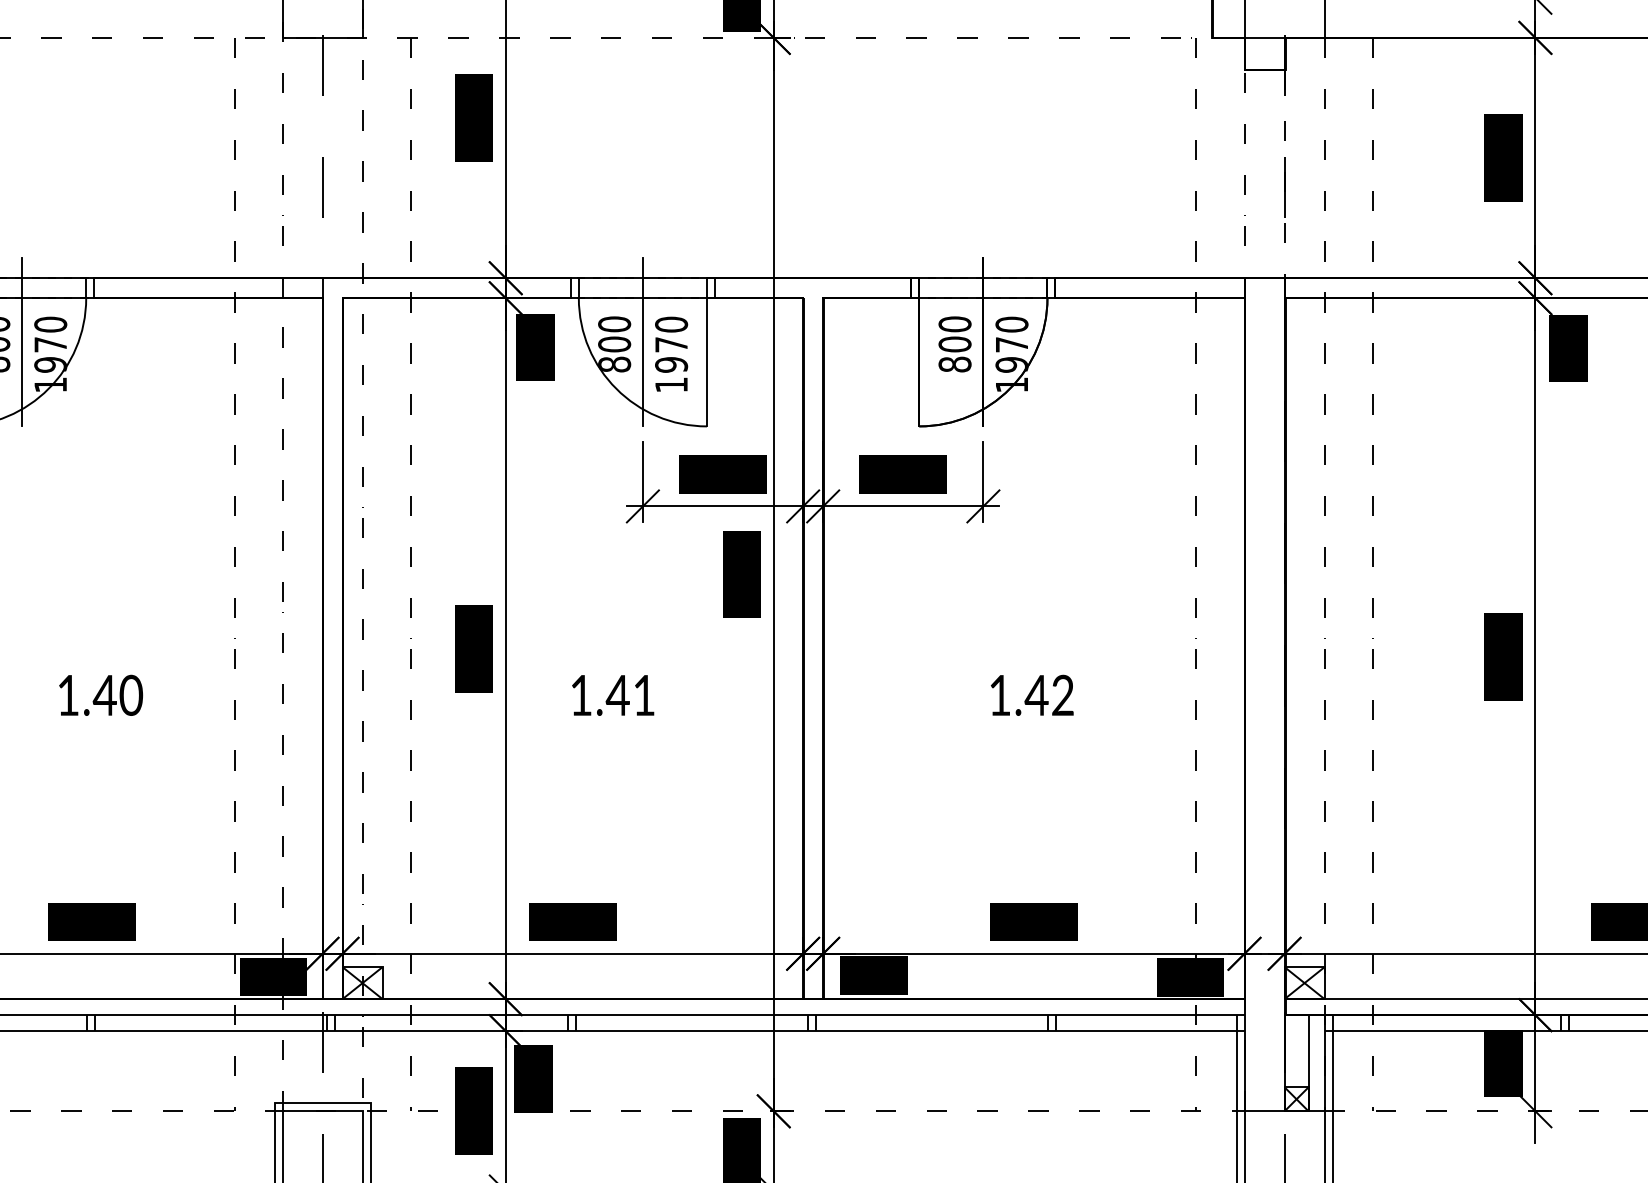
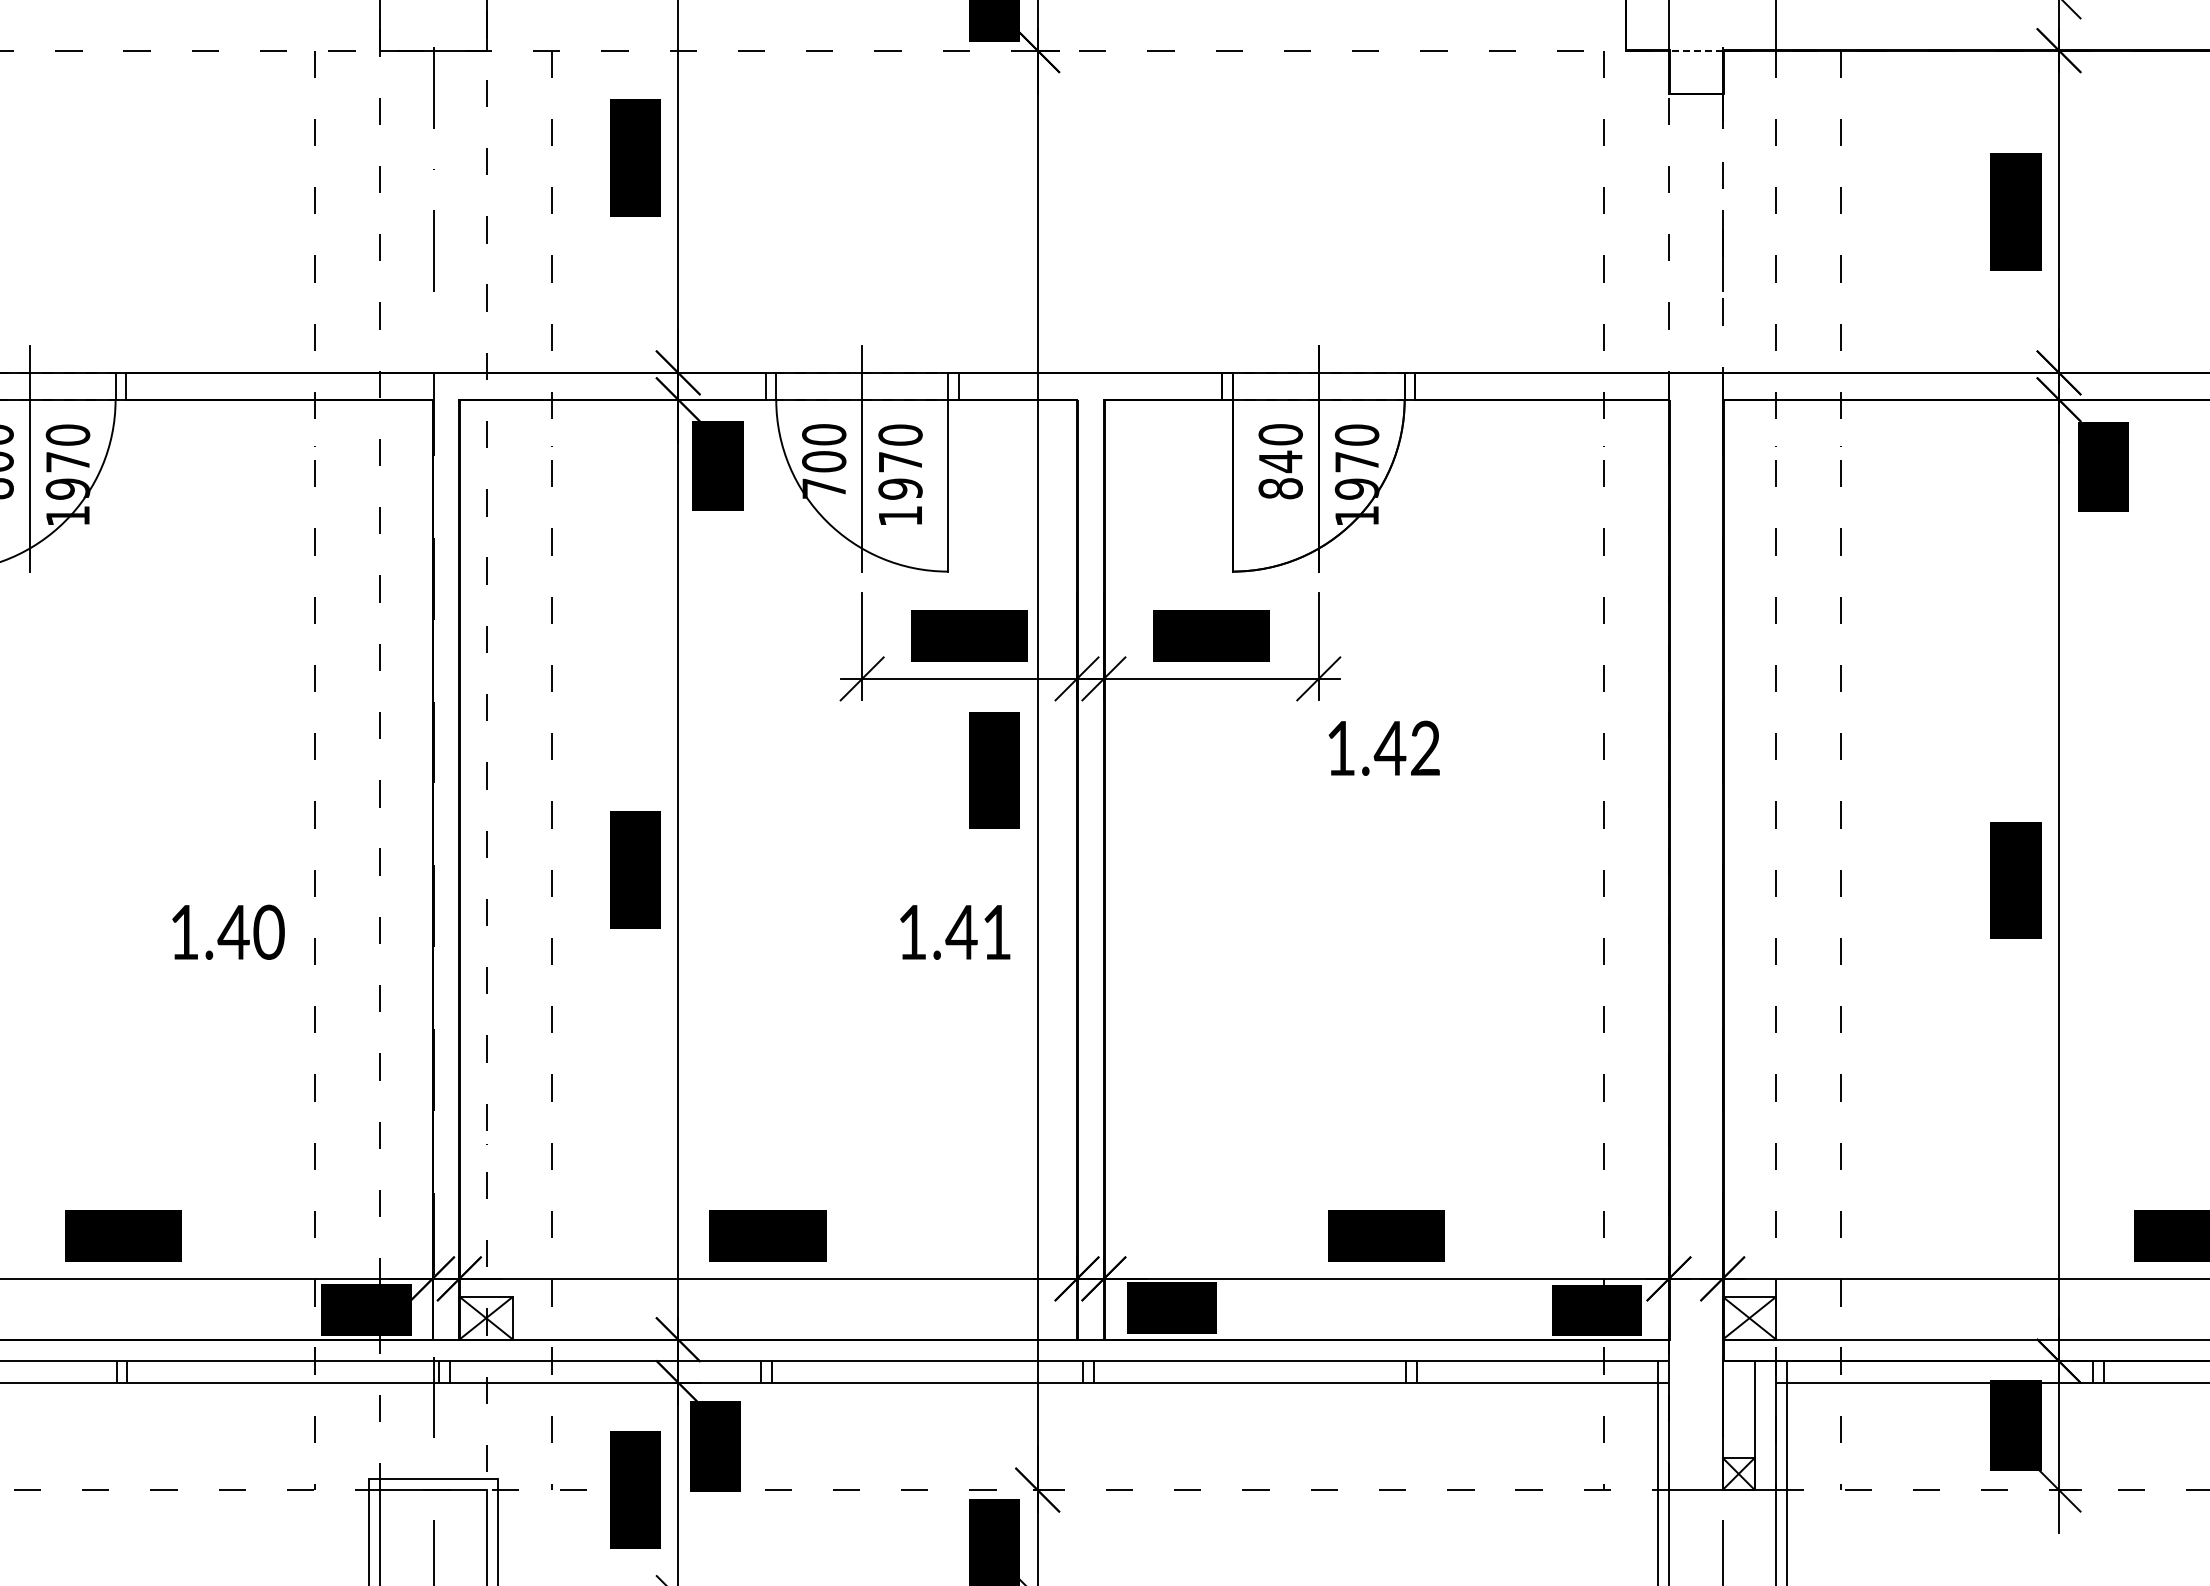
line: (1264, 37) -> (1695, 50), solid -> dashed
text: (954, 344) -> (1280, 461), 800 -> 840
text: (614, 364) -> (824, 488), 800 -> 700
text: (101, 694) -> (228, 931), moved
text: (1031, 694) -> (1383, 747), moved
text: (613, 695) -> (955, 932), moved

